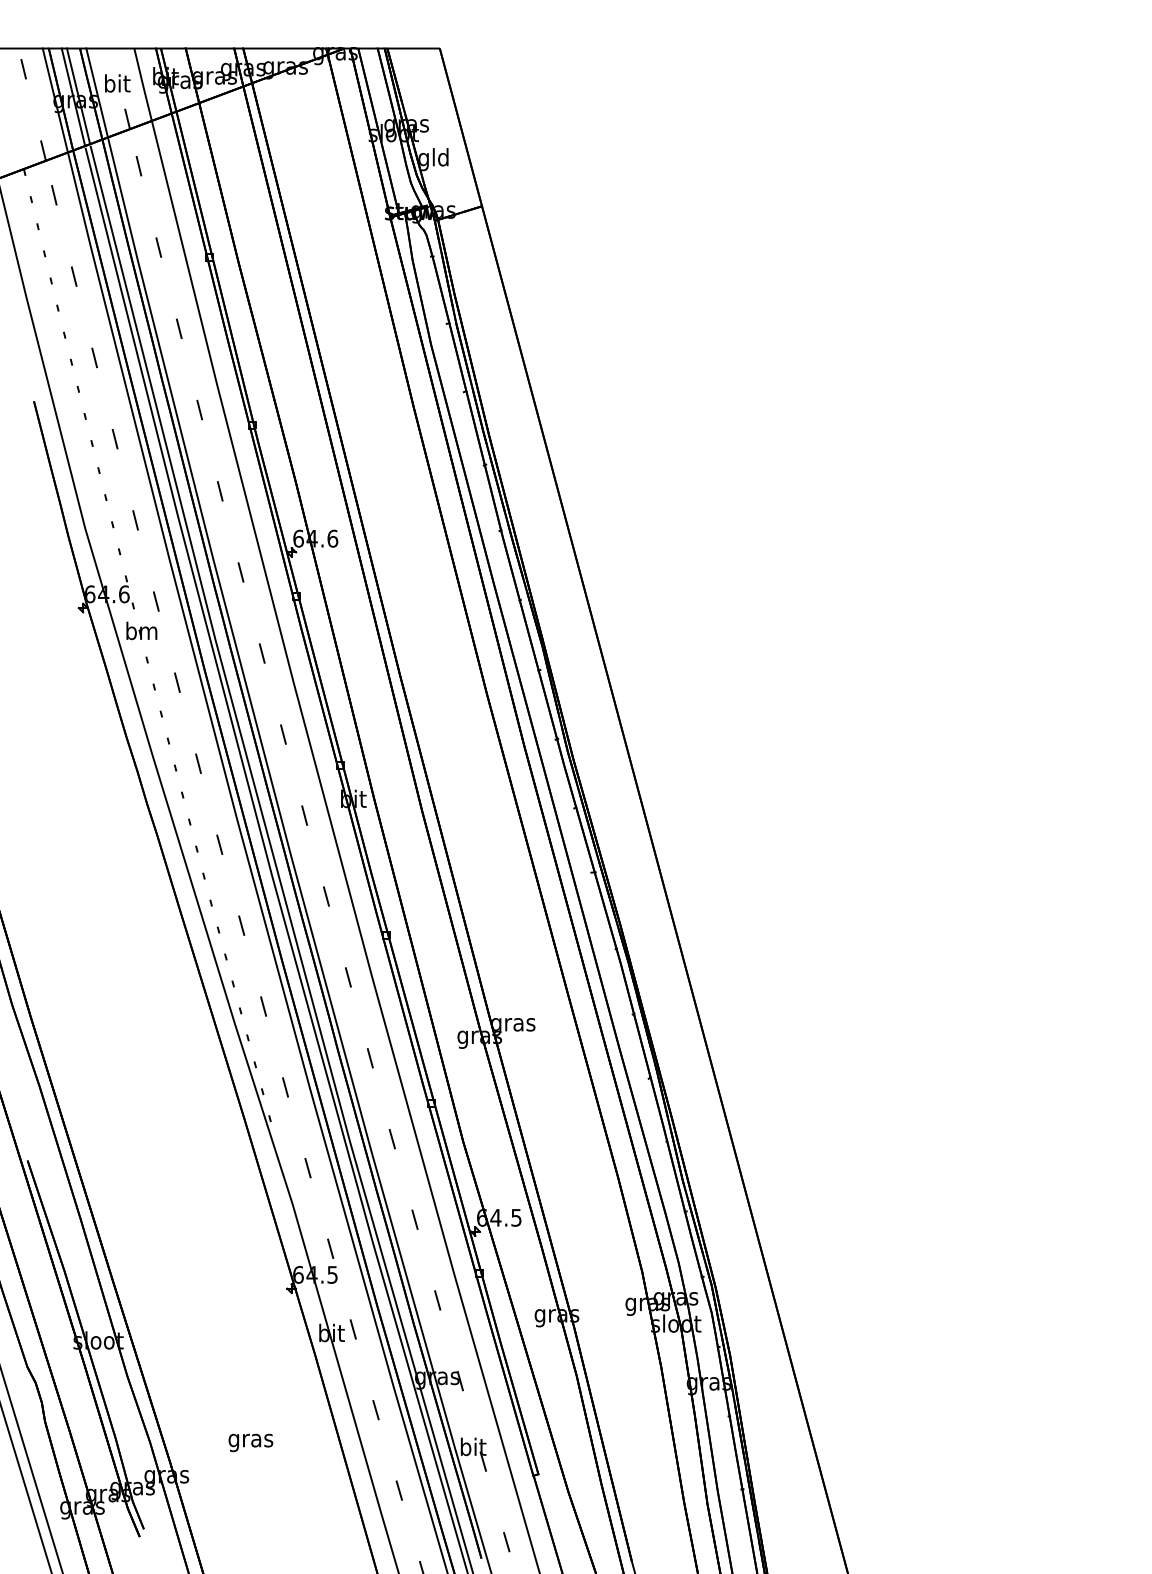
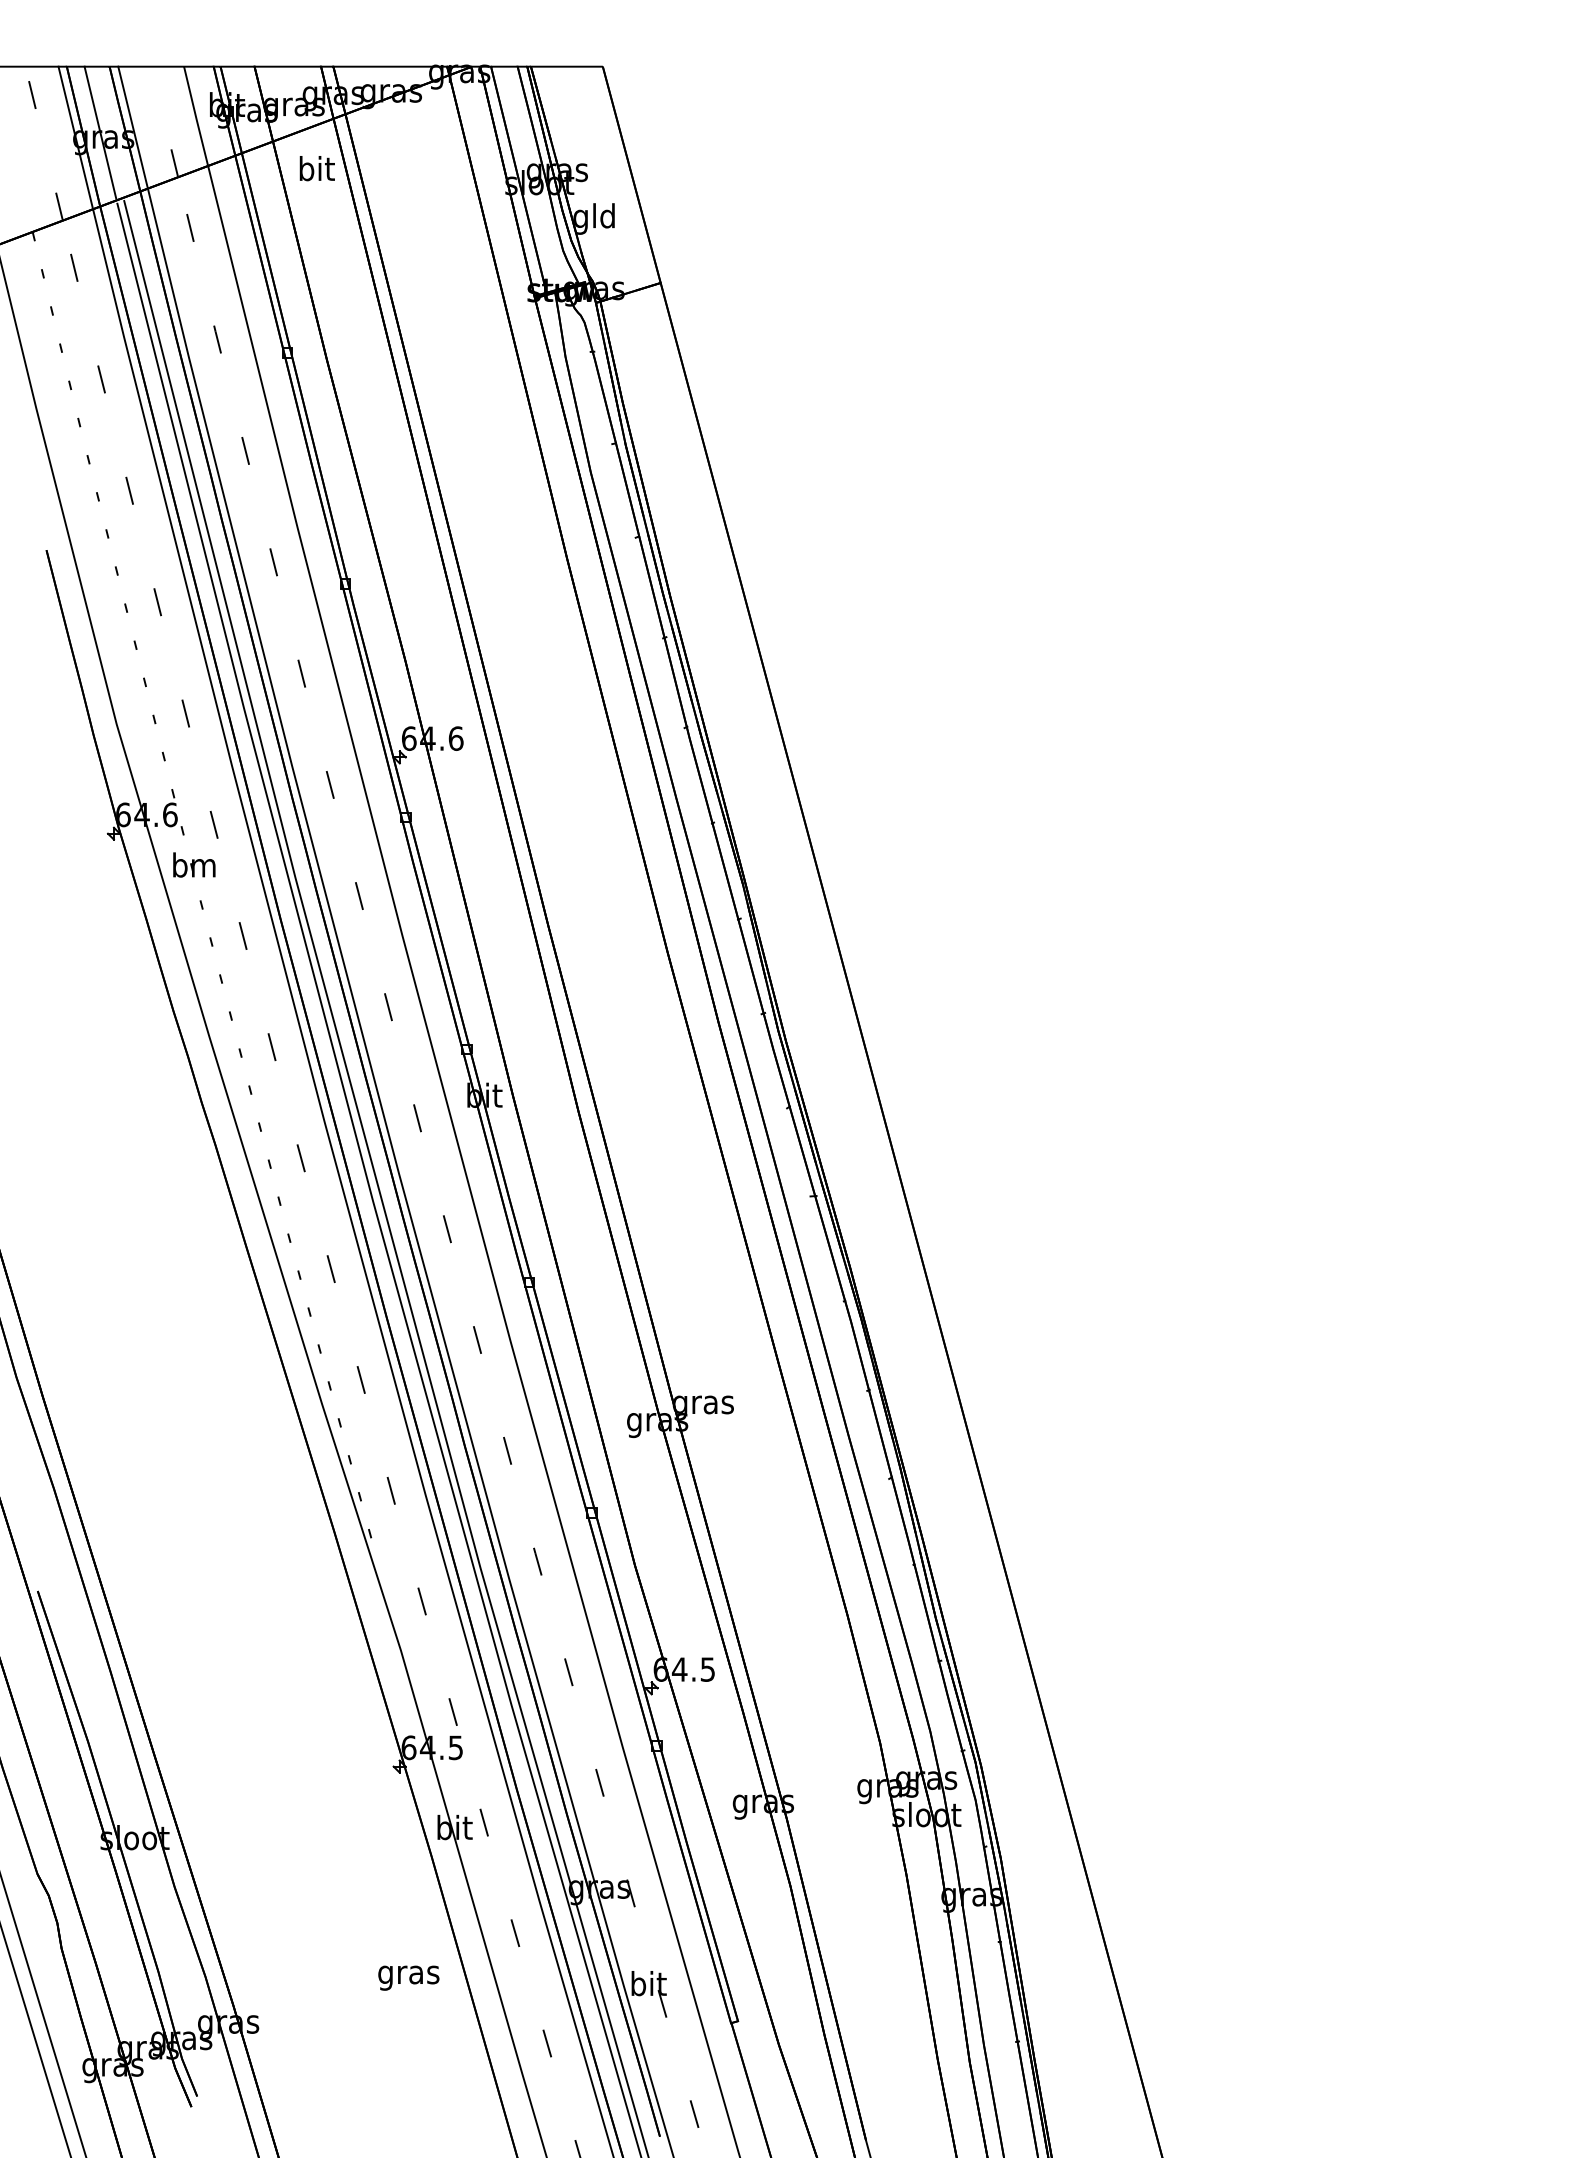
text: (117, 83) -> (316, 168), moved
line: (77, 95) -> (106, 130), removed
text: (250, 1442) -> (408, 1977), moved

